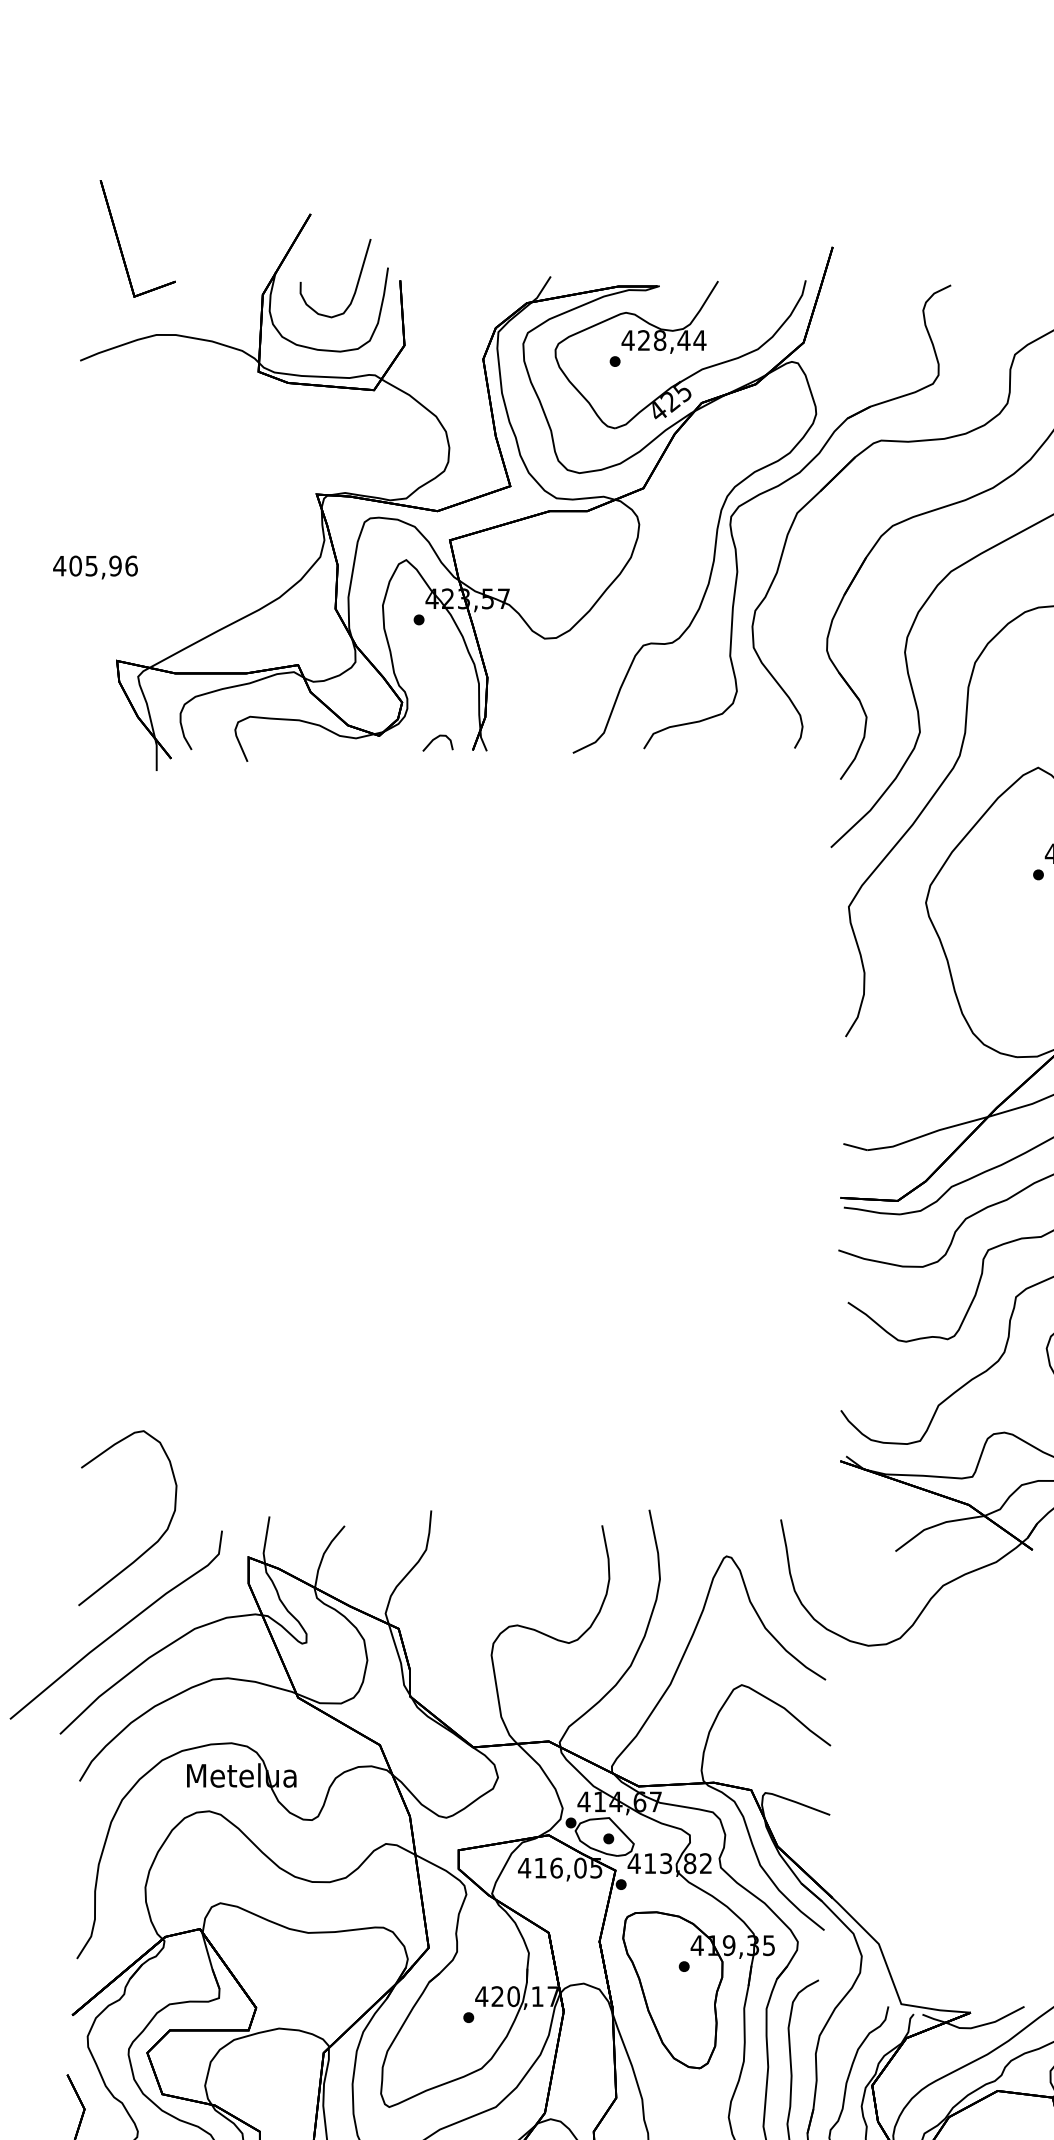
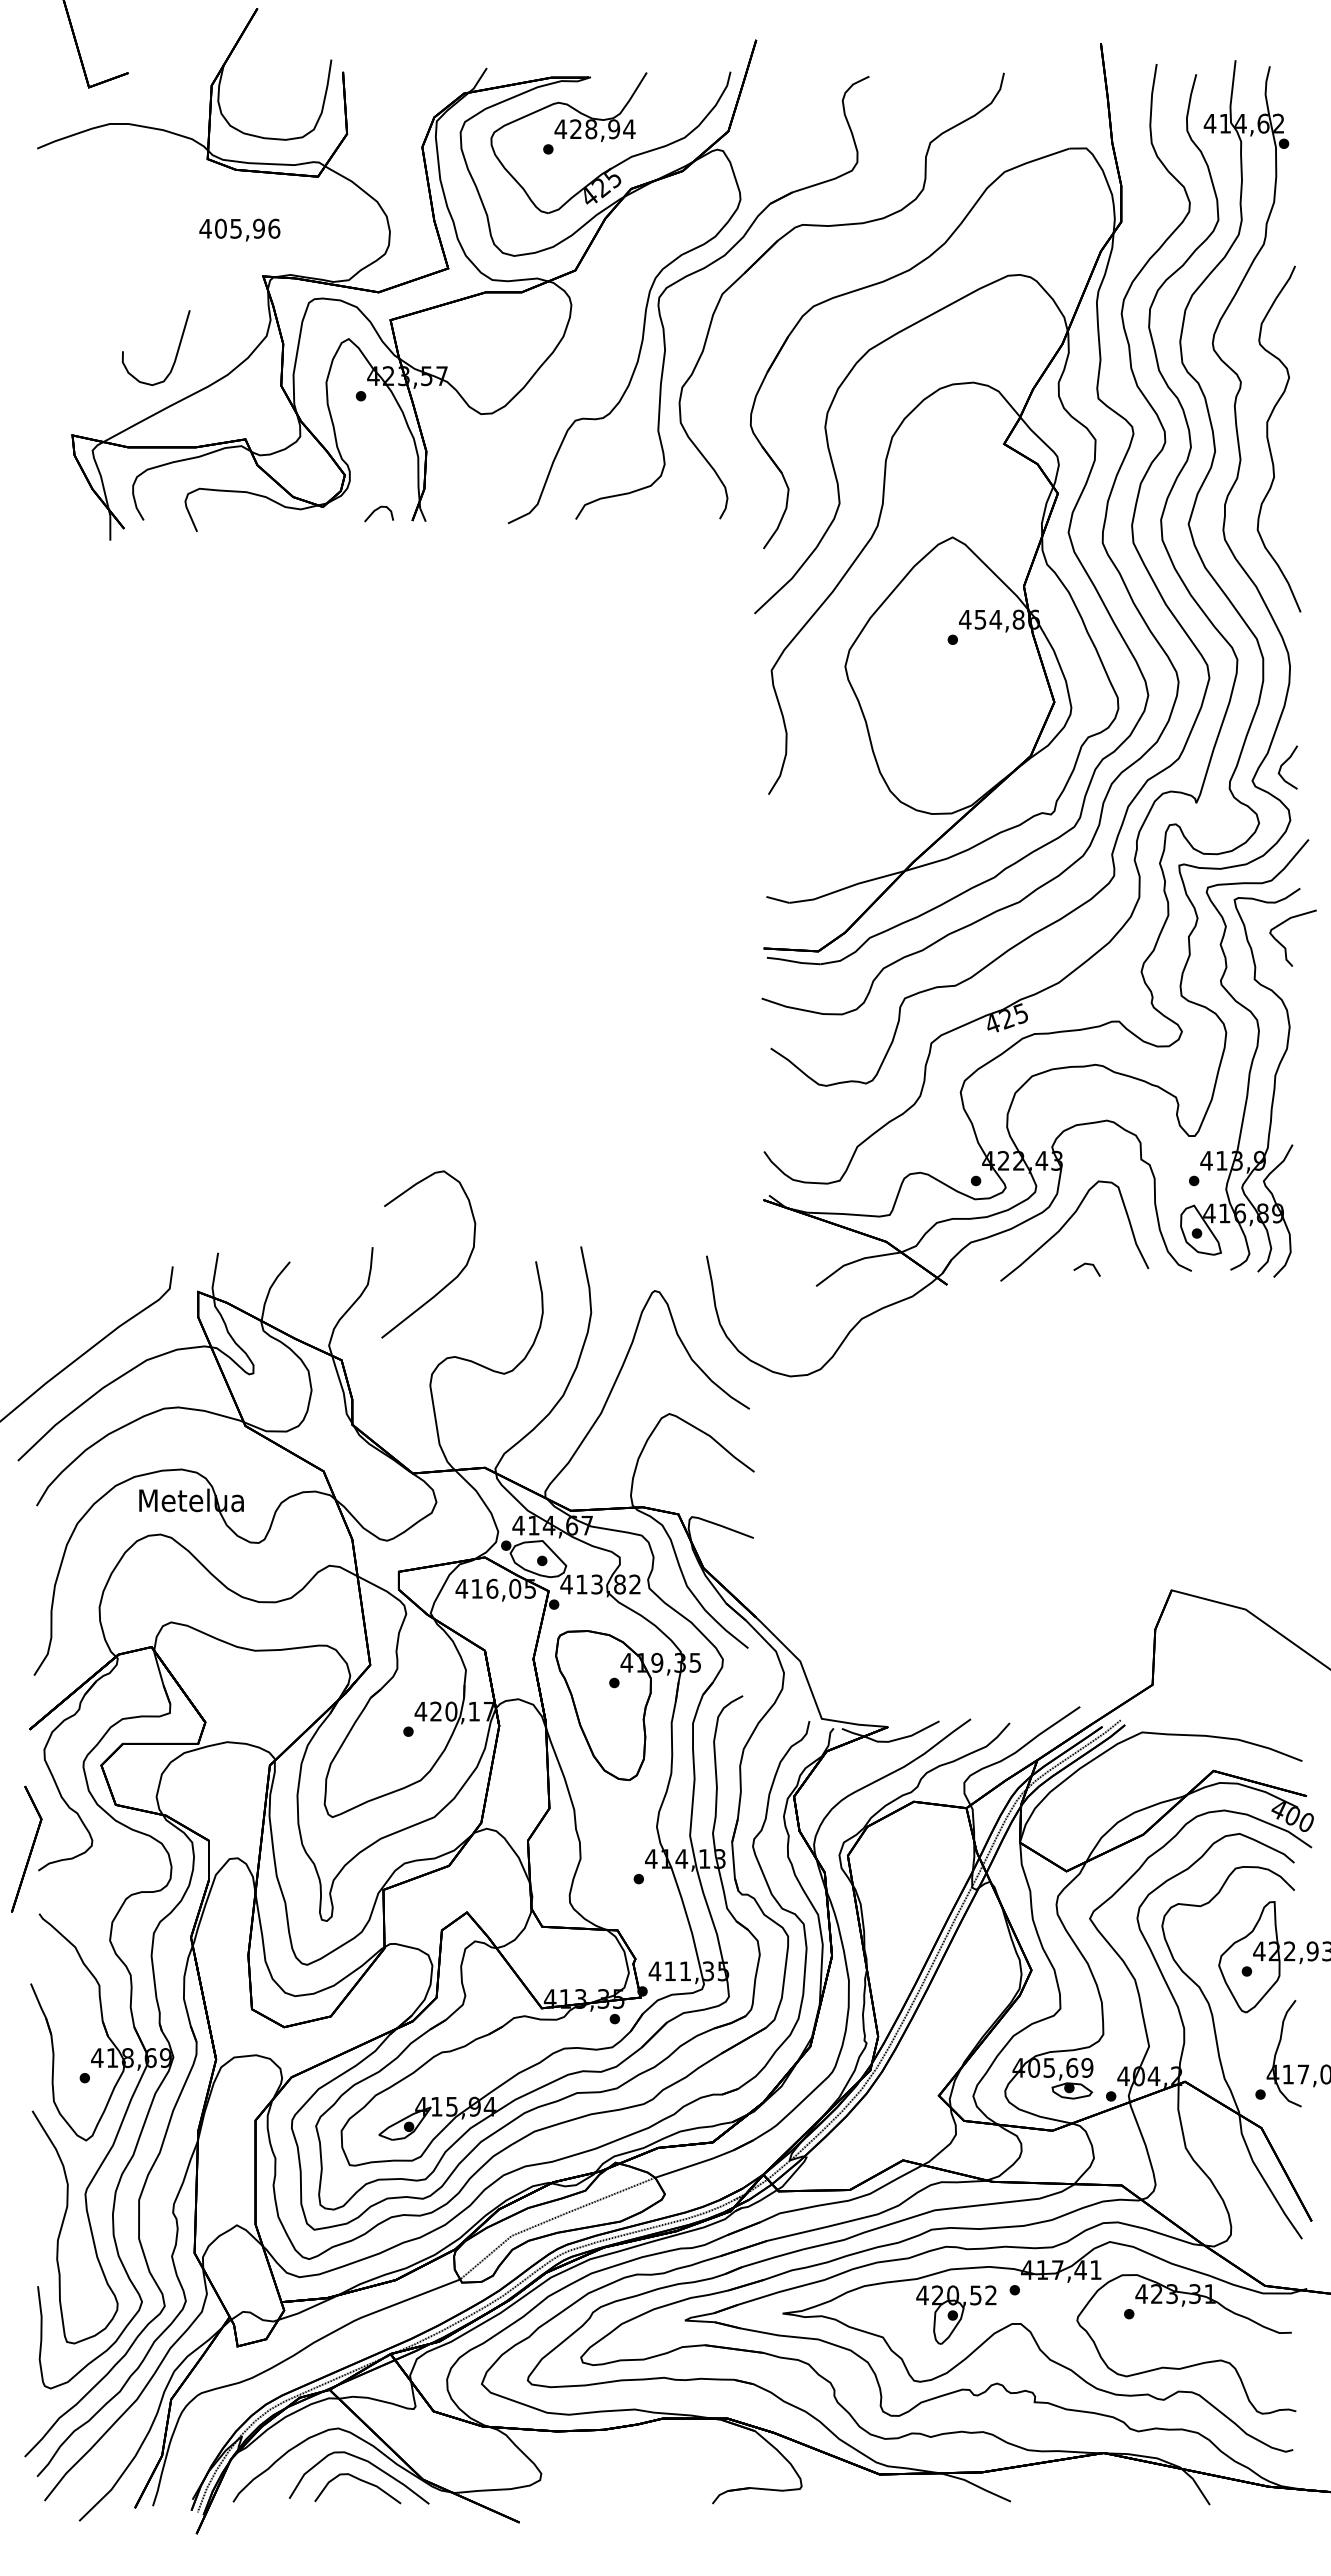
part: (355, 286) -> (175, 355), moved
text: (683, 340) -> (613, 129), 428,44 -> 428,94
text: (95, 566) -> (239, 229), moved
curve: (153, 1543) -> (453, 1278), moved

